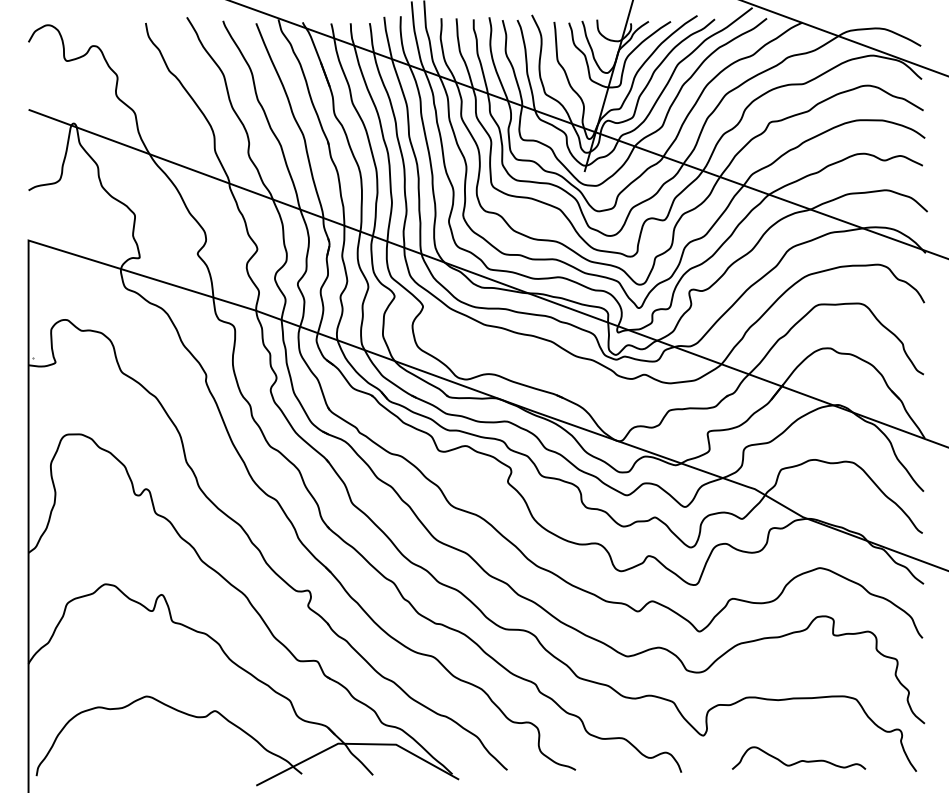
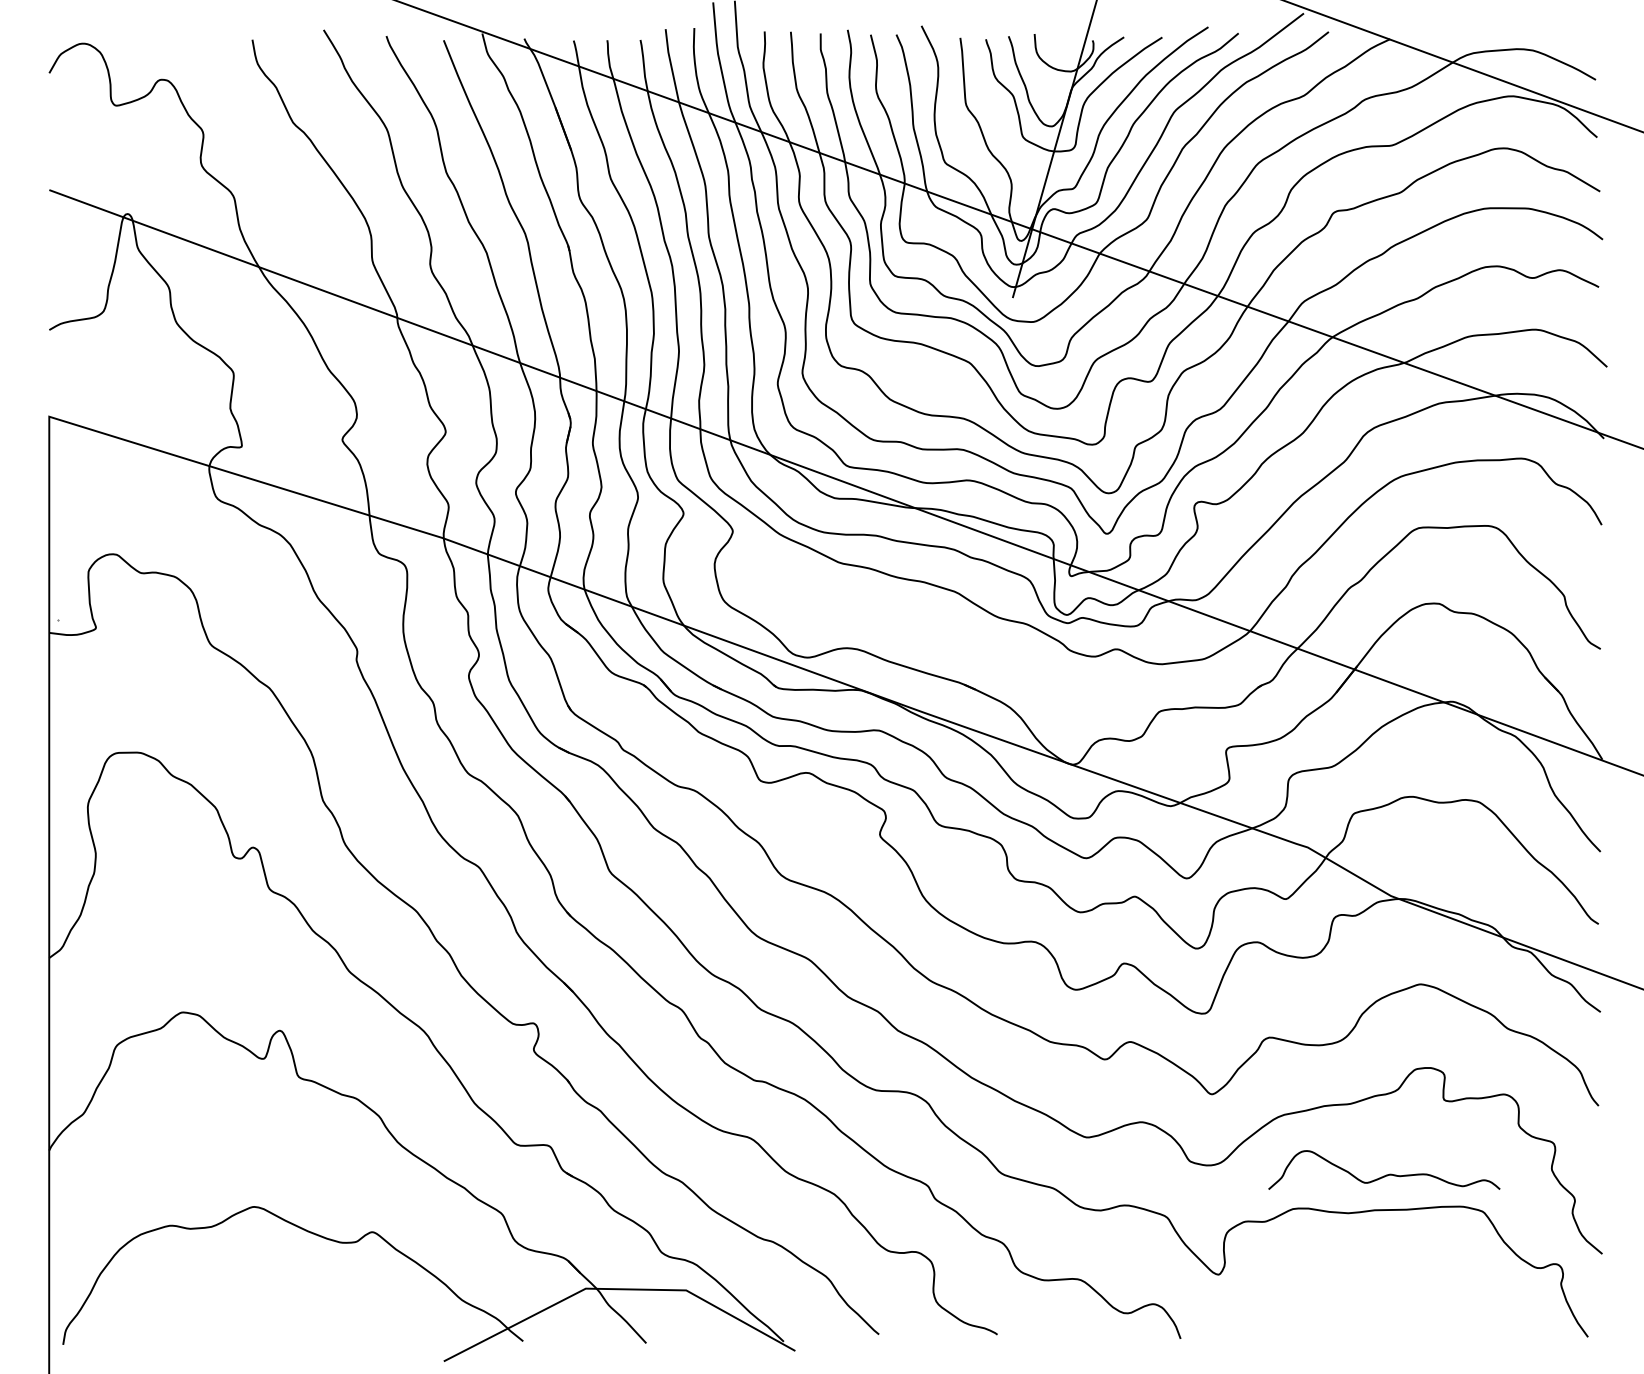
curve: (799, 760) -> (1385, 1173), moved

